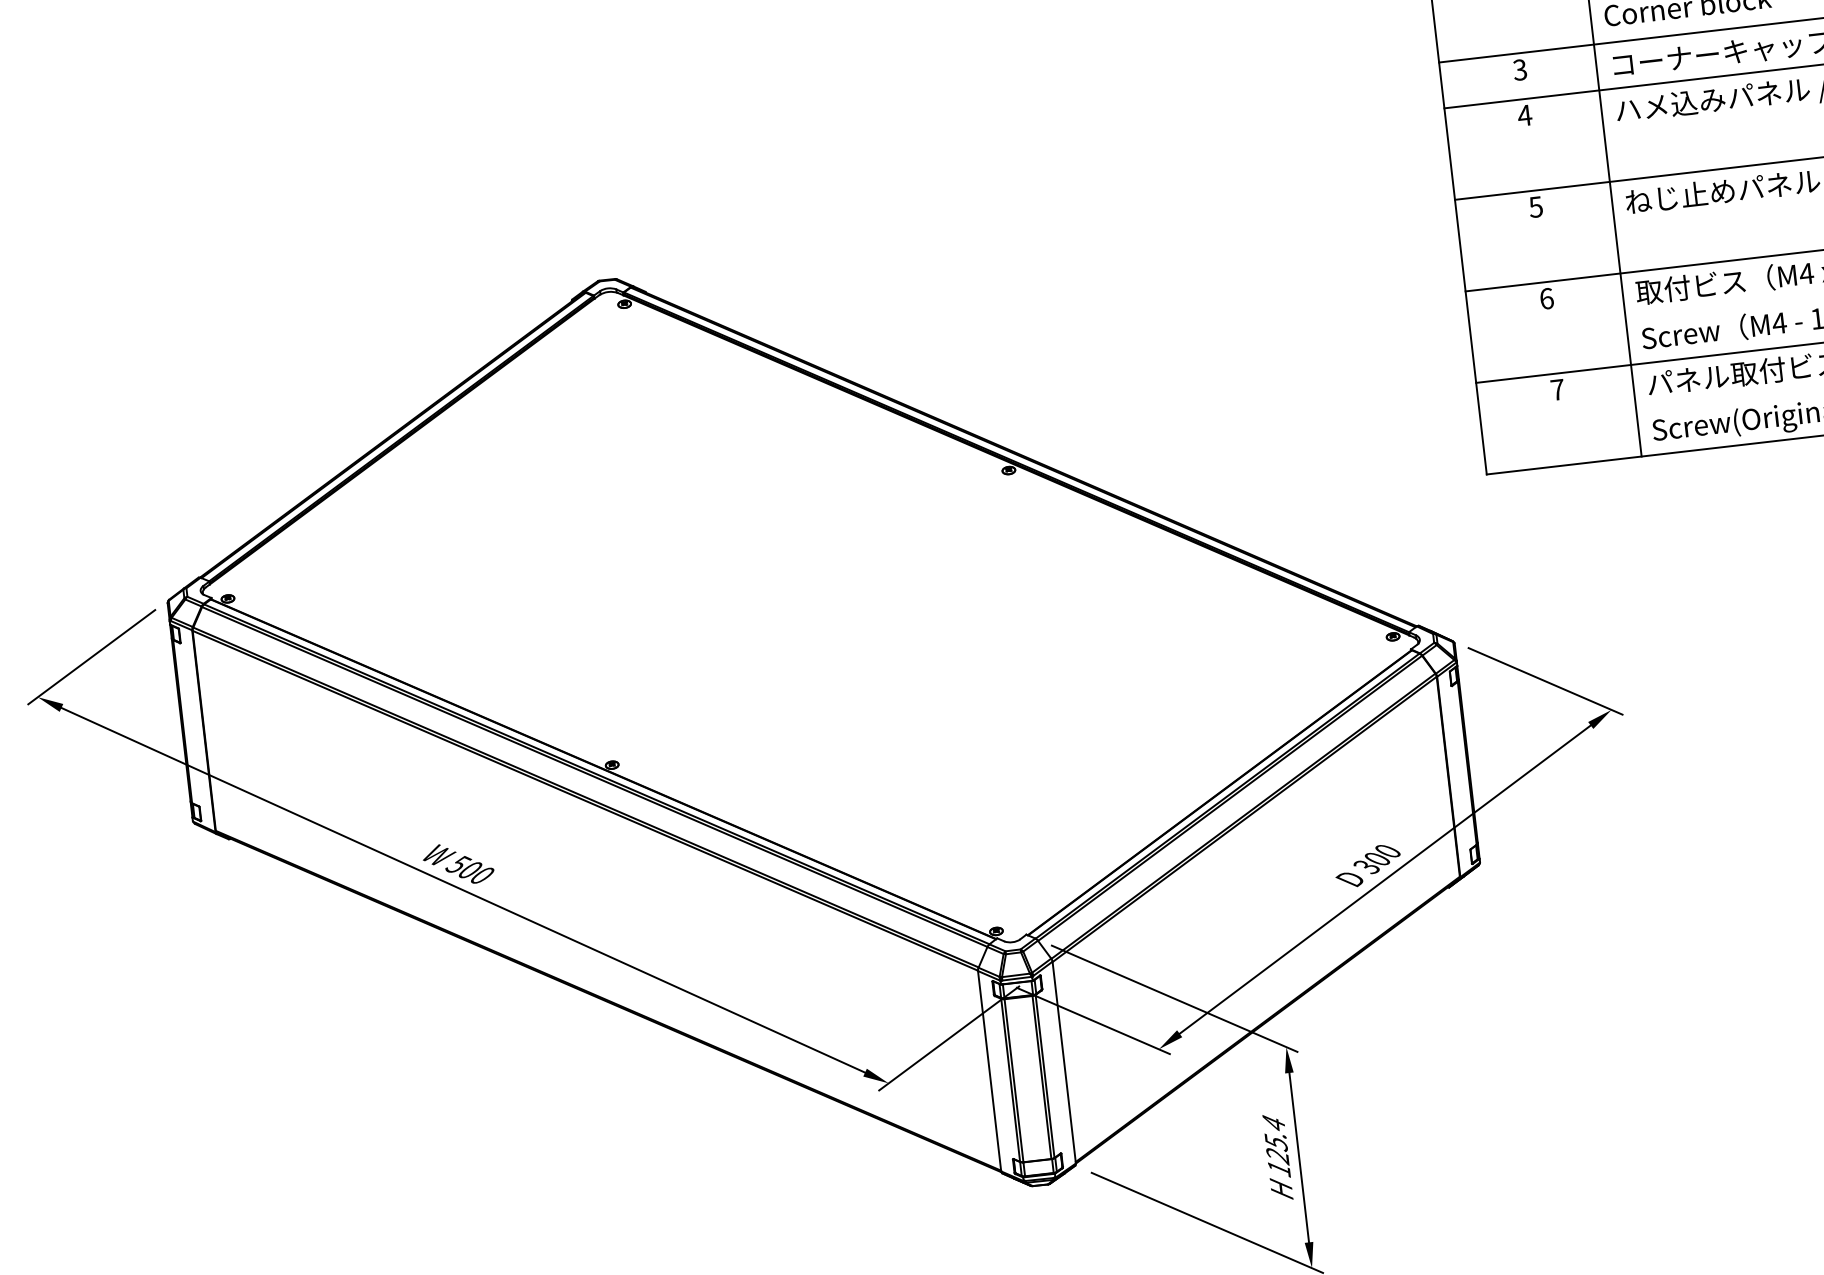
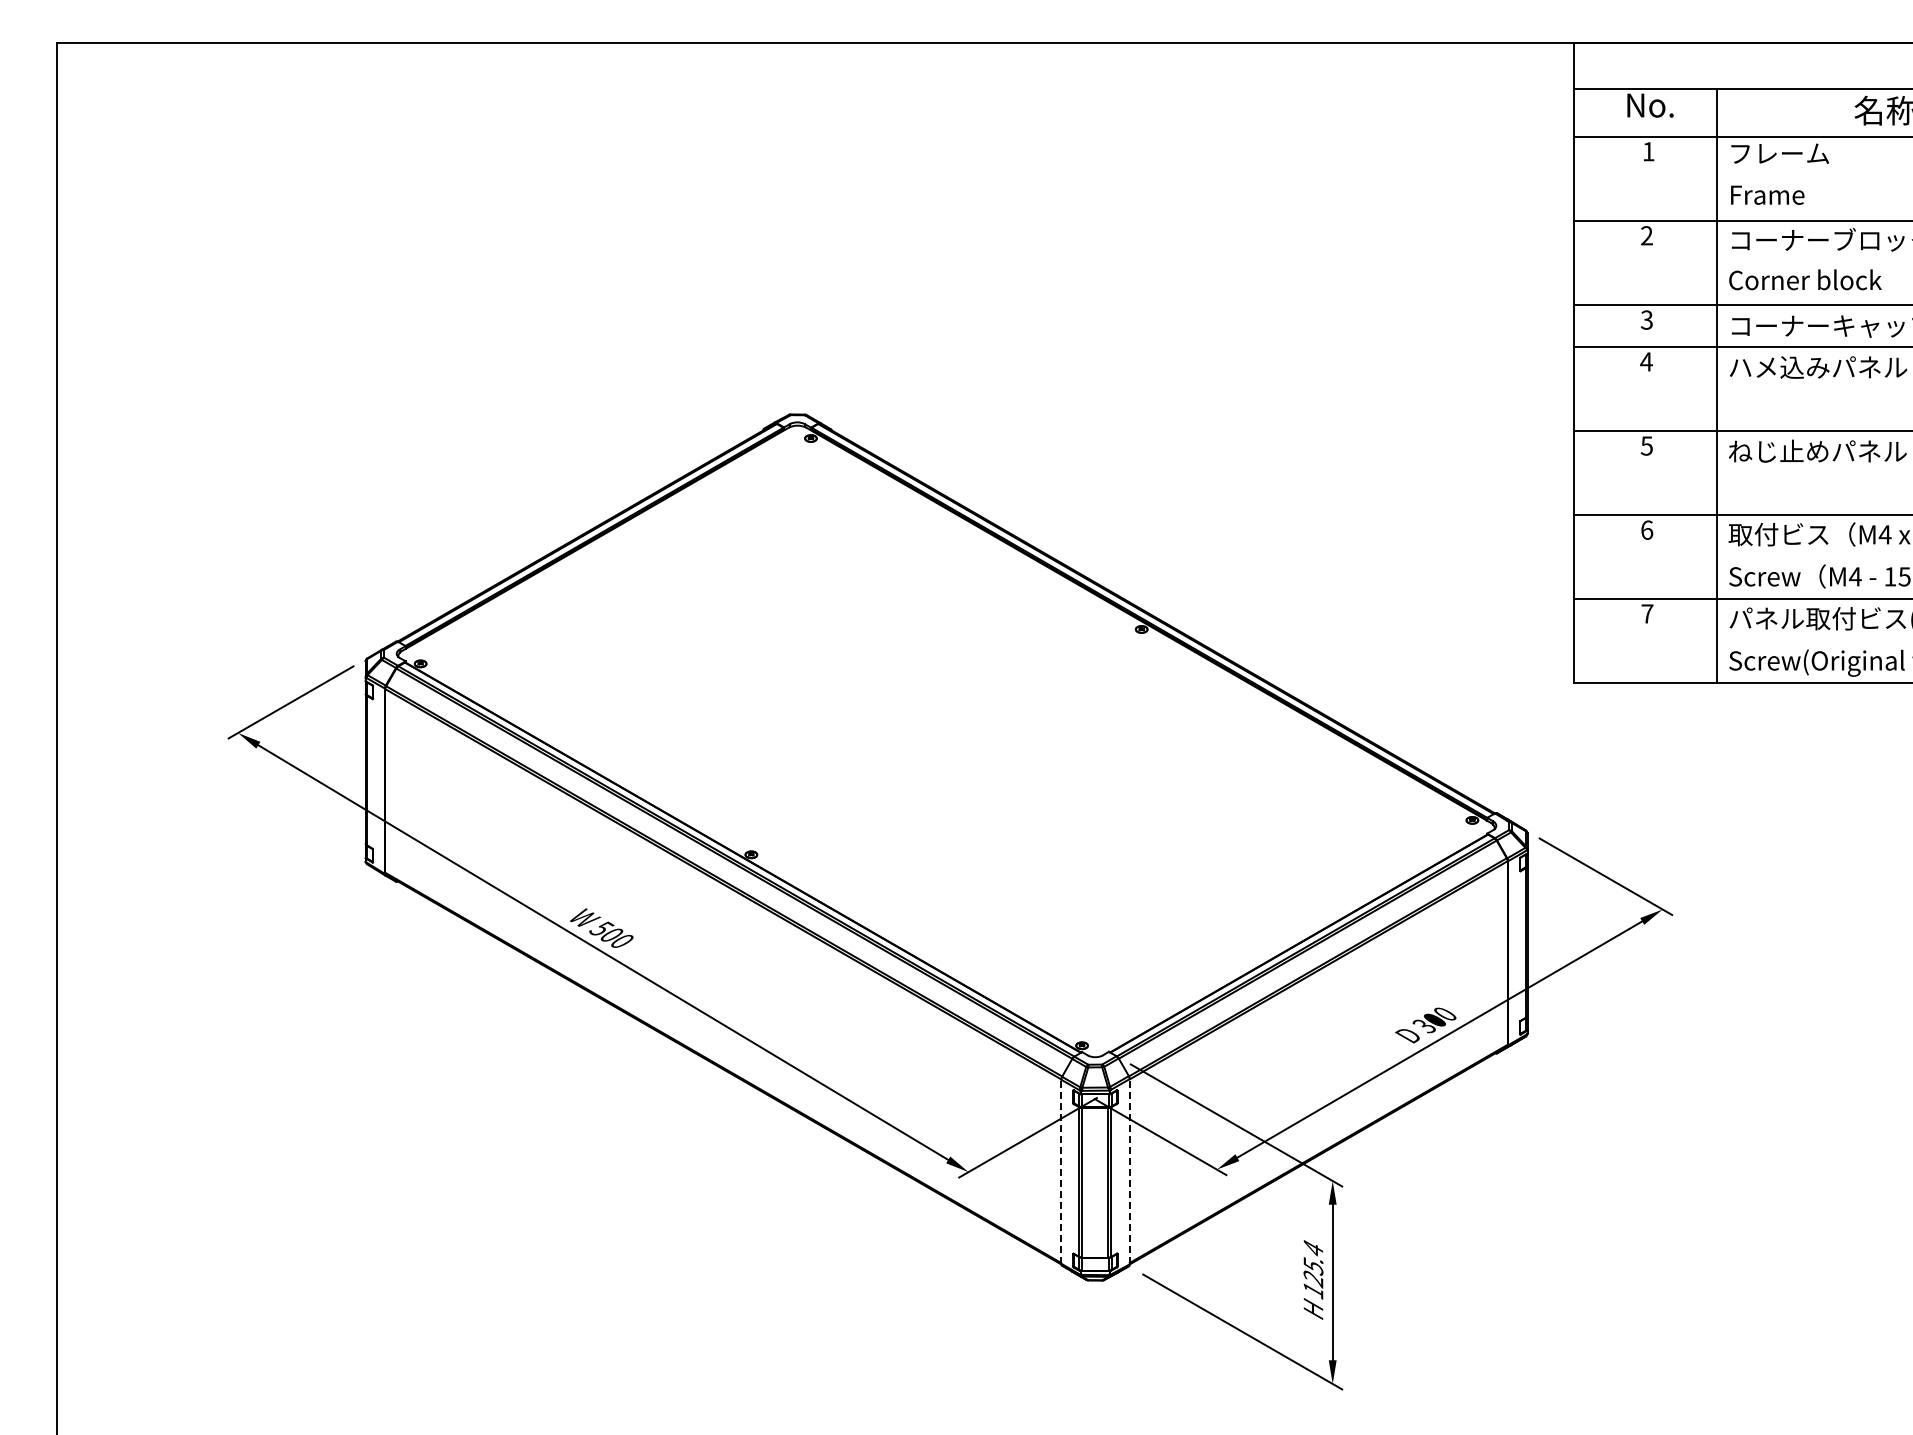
line: (1063, 1062) -> (1129, 1171), solid -> dashed
line: (989, 1070) -> (1061, 1171), solid -> dashed

